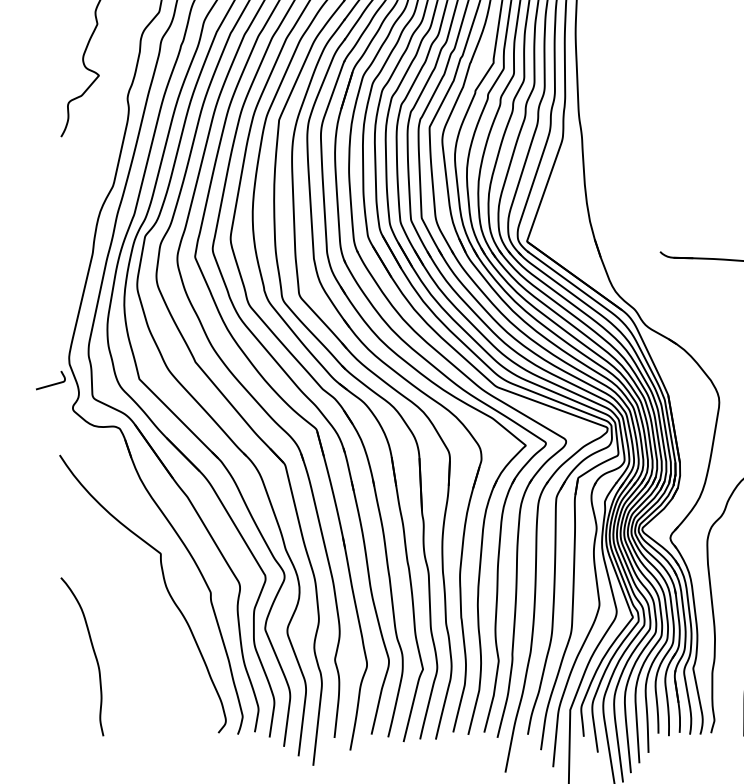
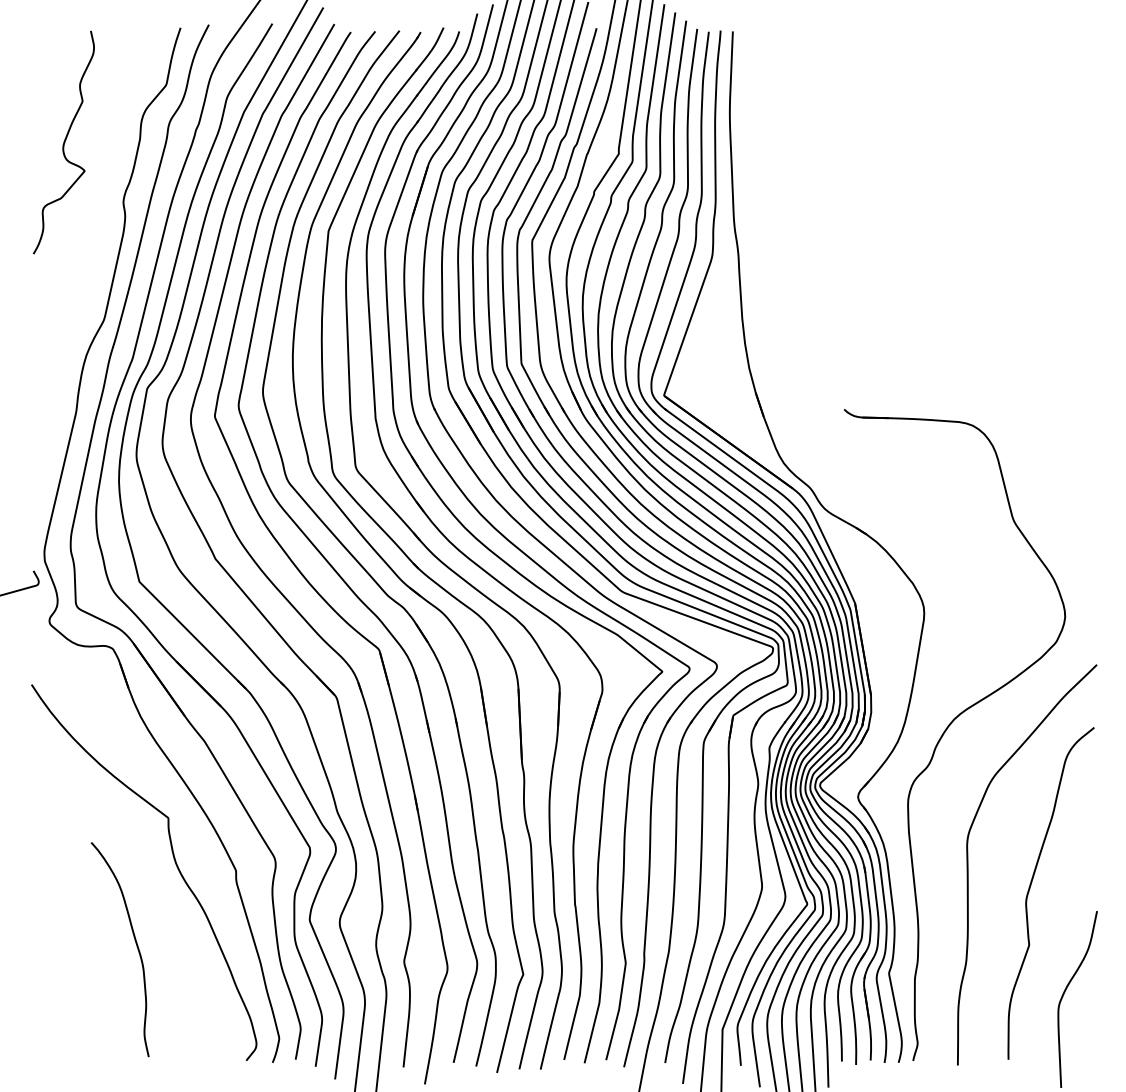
curve: (93, 652) -> (135, 943), moved

